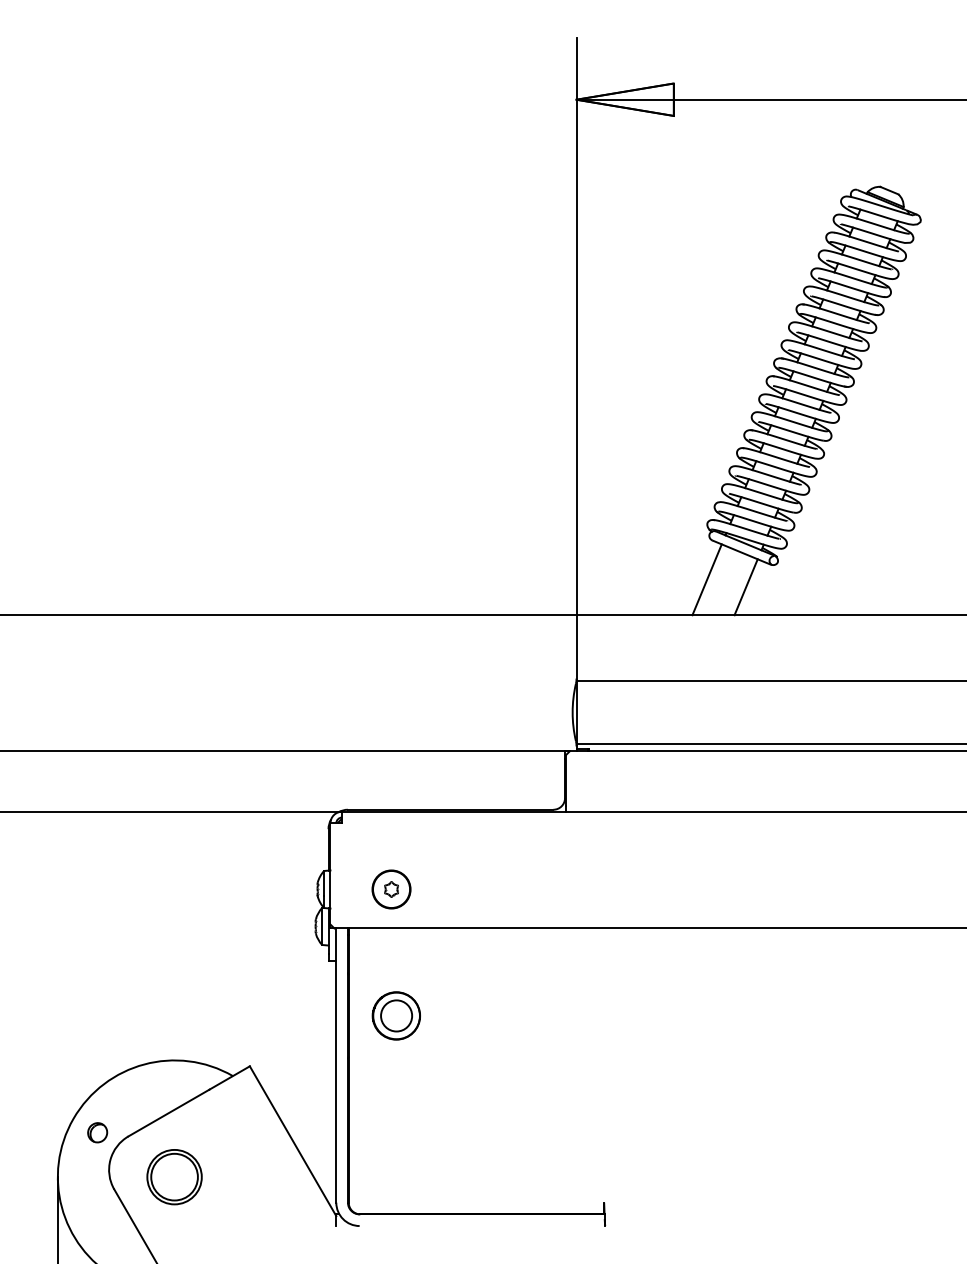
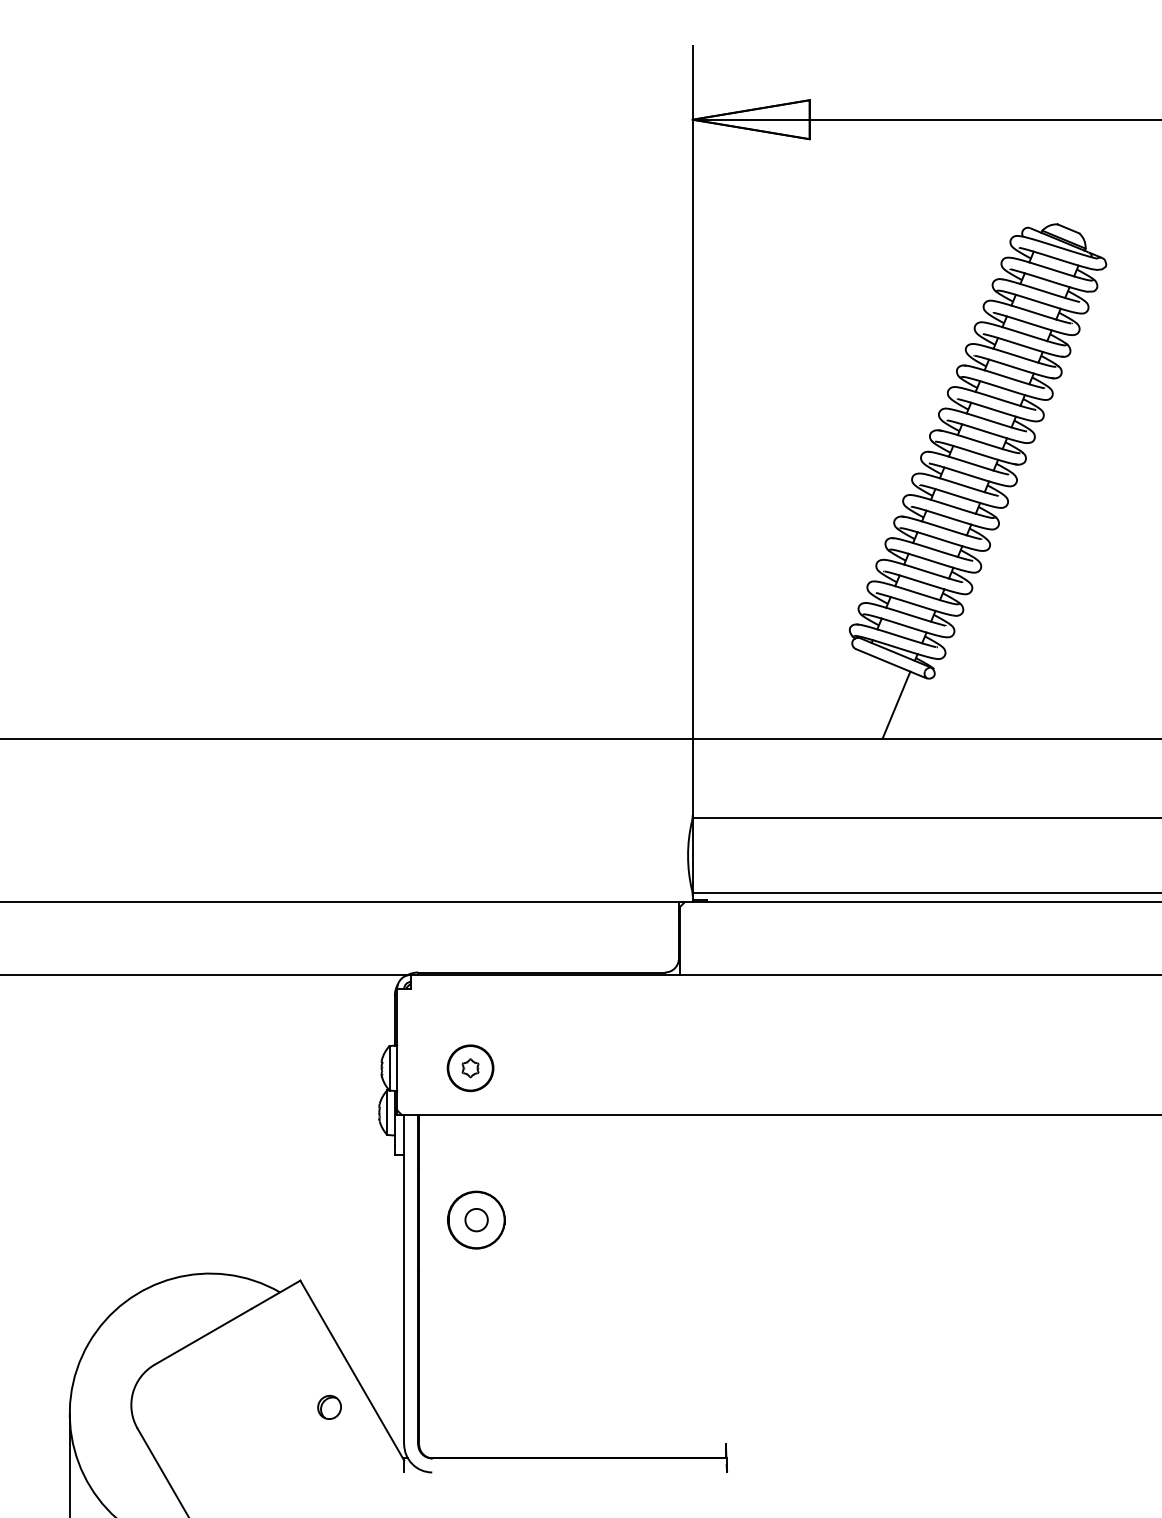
line: (707, 579) -> (849, 695), removed
circle: (396, 1015) -> (476, 1219), size x0.6
part: (97, 1131) -> (329, 1406), moved
part: (174, 1176) -> (209, 1413), removed

